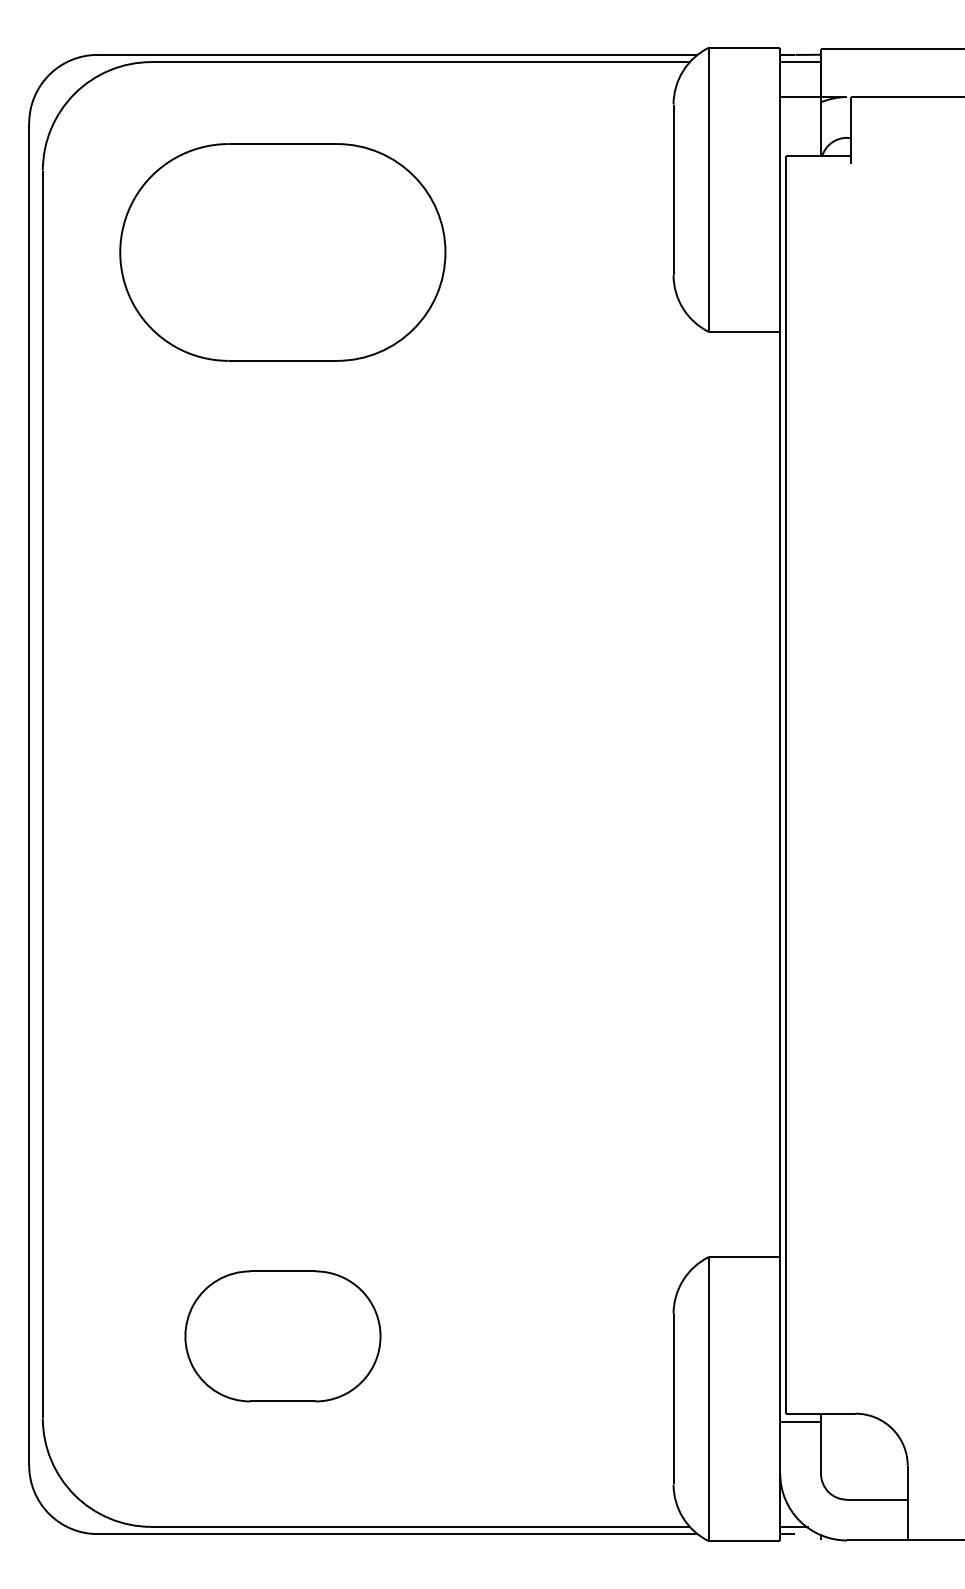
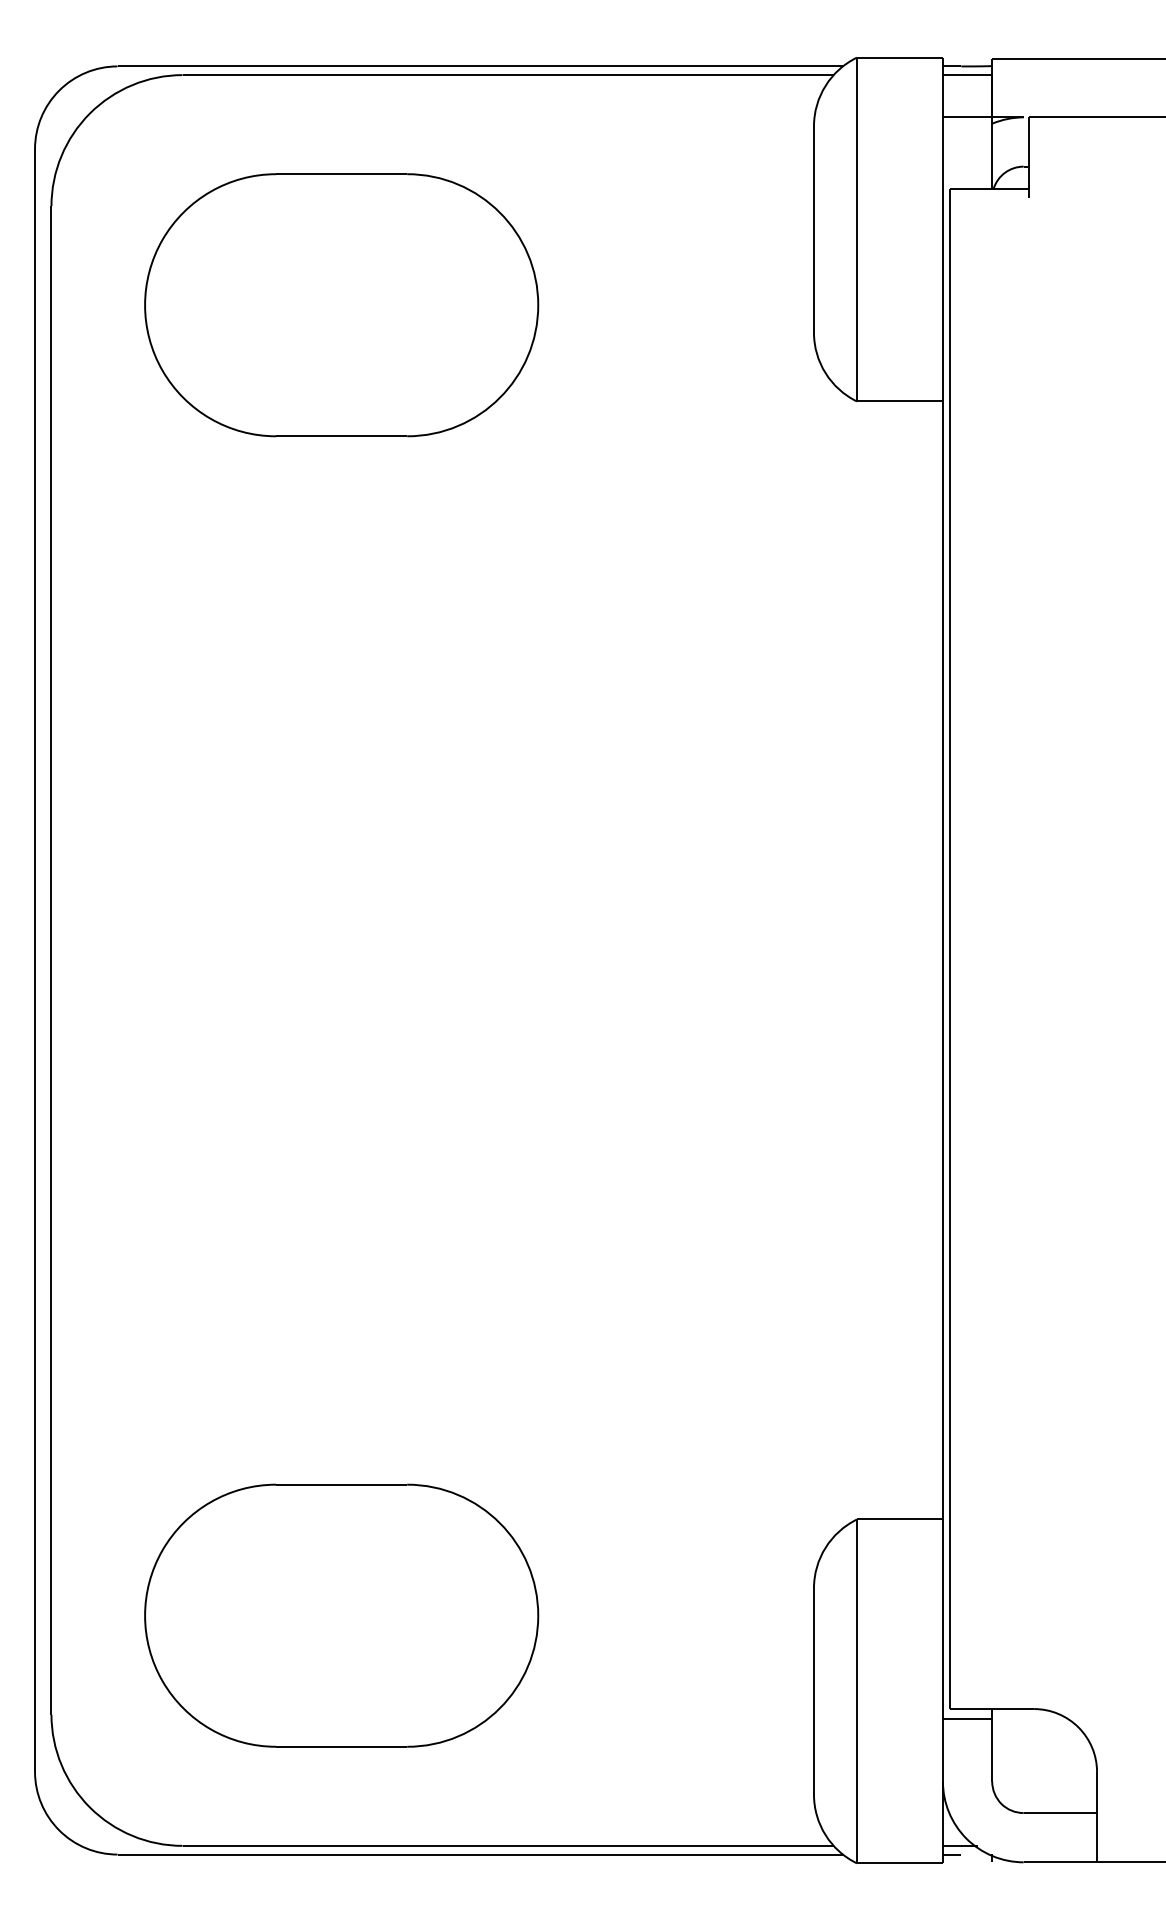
part: (282, 1336) -> (341, 1615), size x1.67

